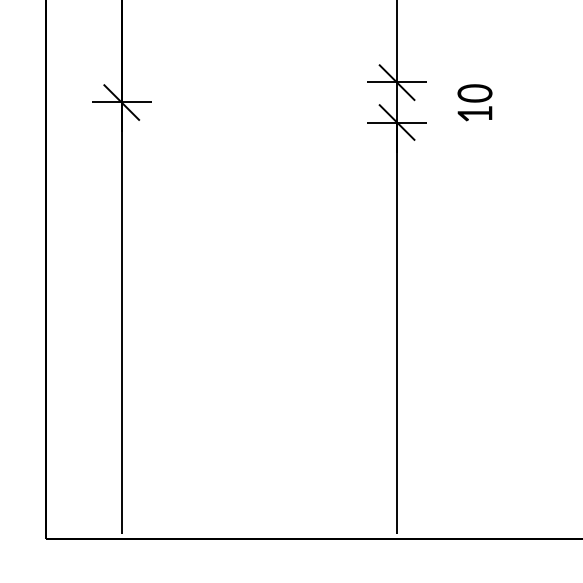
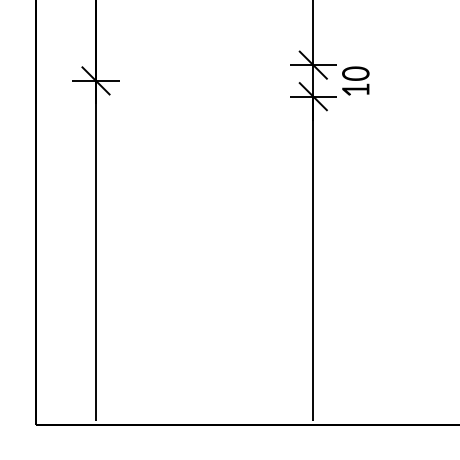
text: (474, 102) -> (355, 80), moved

